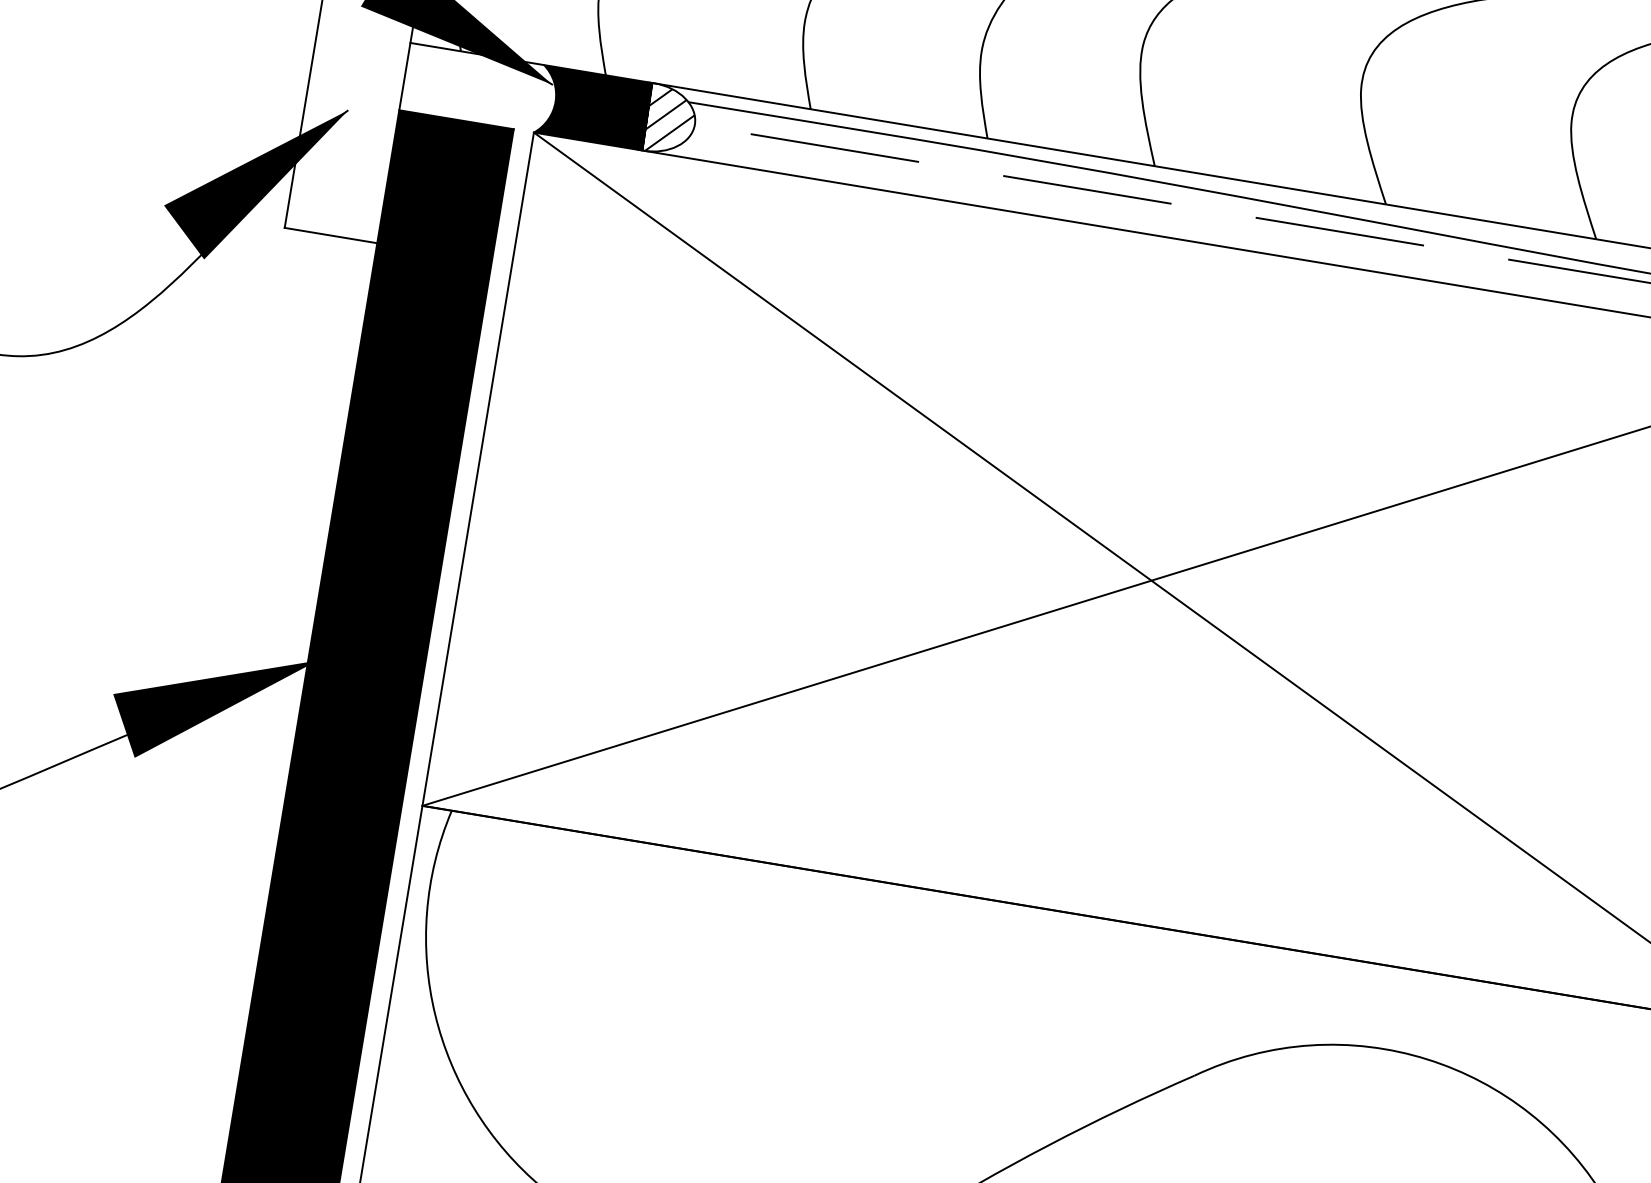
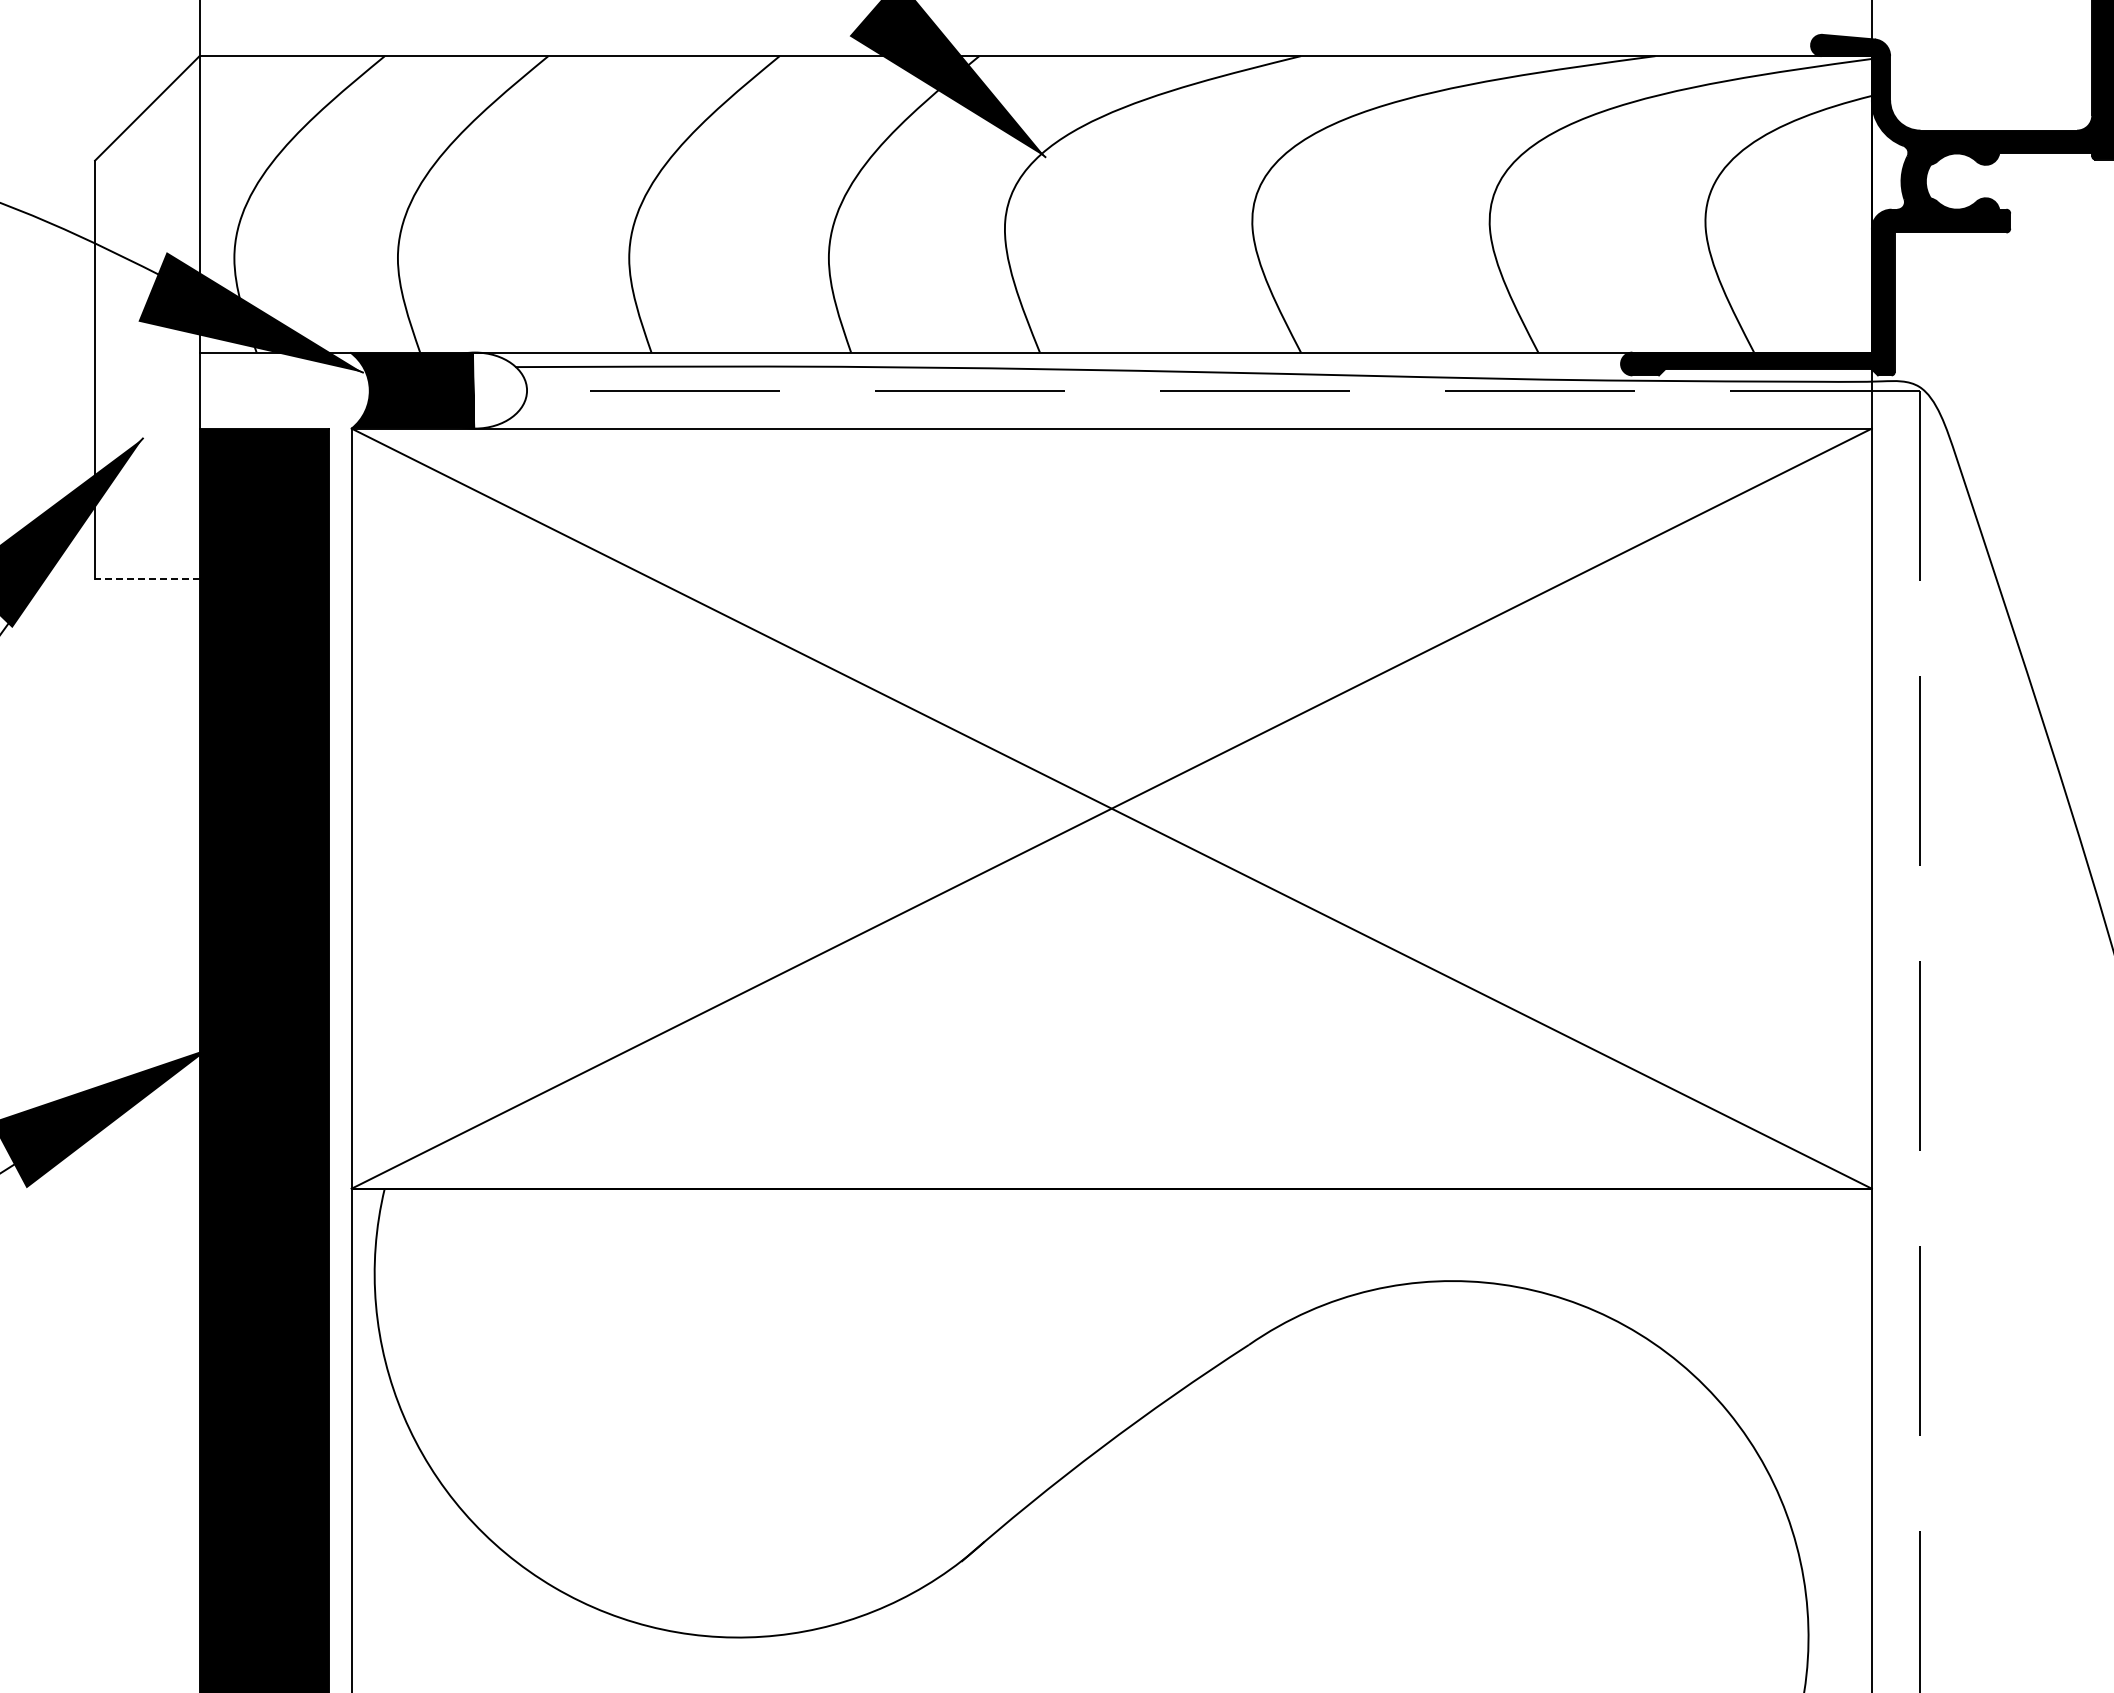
hatch: (648, 116) -> (474, 390), removed
line: (330, 235) -> (146, 578), solid -> dashed

